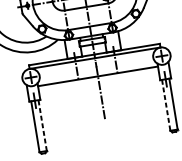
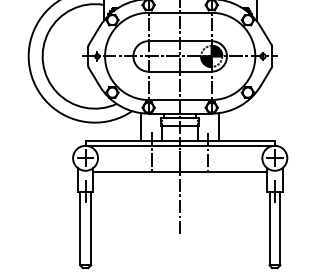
line: (166, 105) -> (269, 228), dashed -> solid
line: (42, 125) -> (90, 228), dashed -> solid

